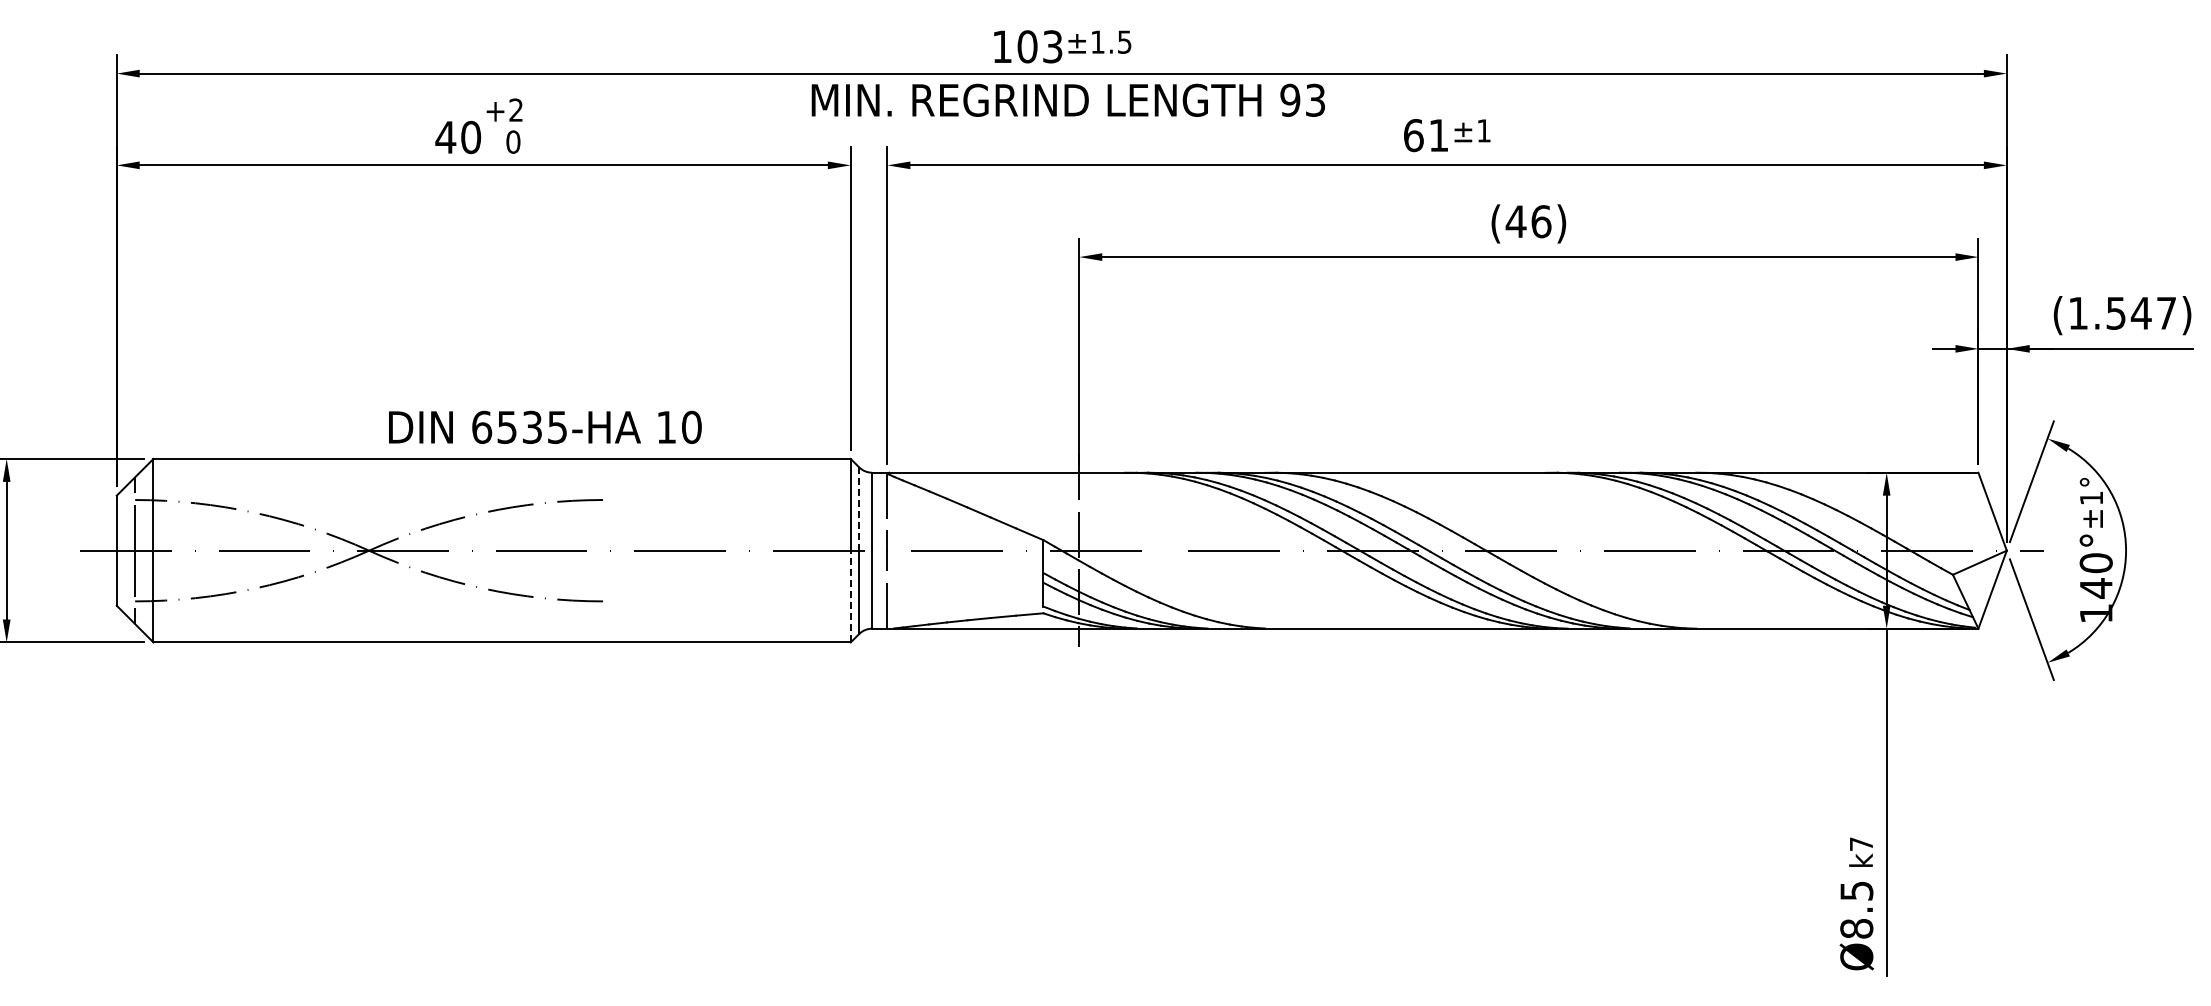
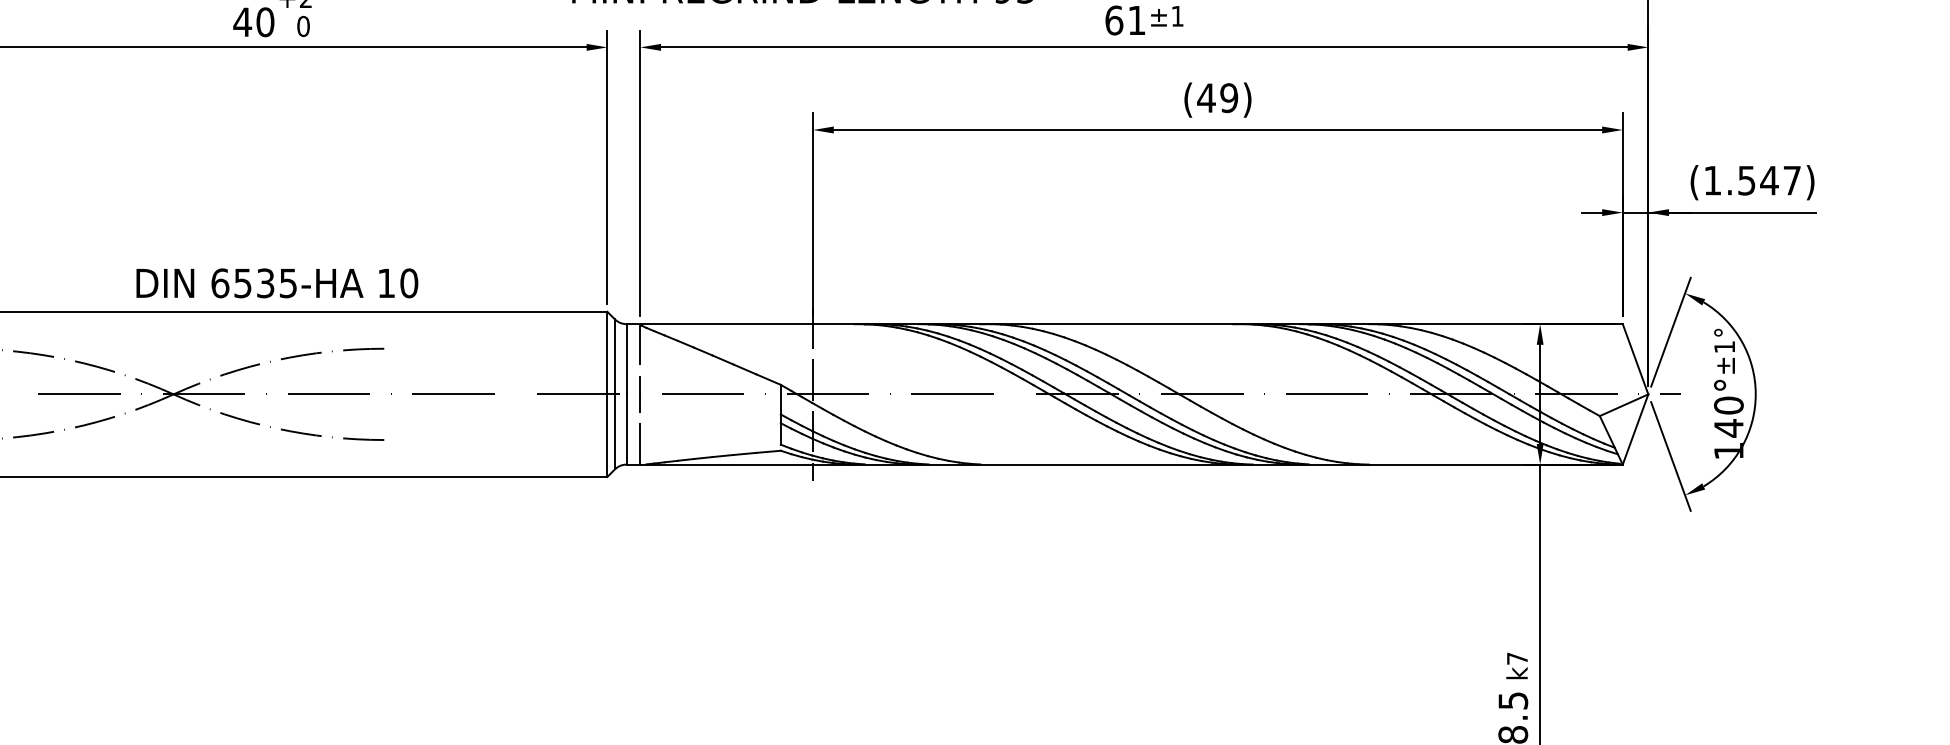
text: (1541, 221) -> (1229, 97), (46) -> (49)
text: (545, 426) -> (277, 282), moved
line: (859, 509) -> (615, 357), dashed -> solid
line: (850, 596) -> (607, 435), dashed -> solid

